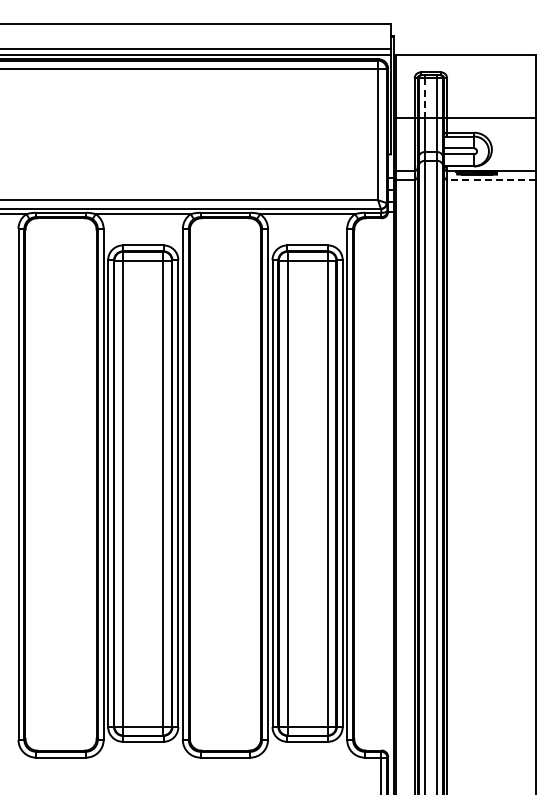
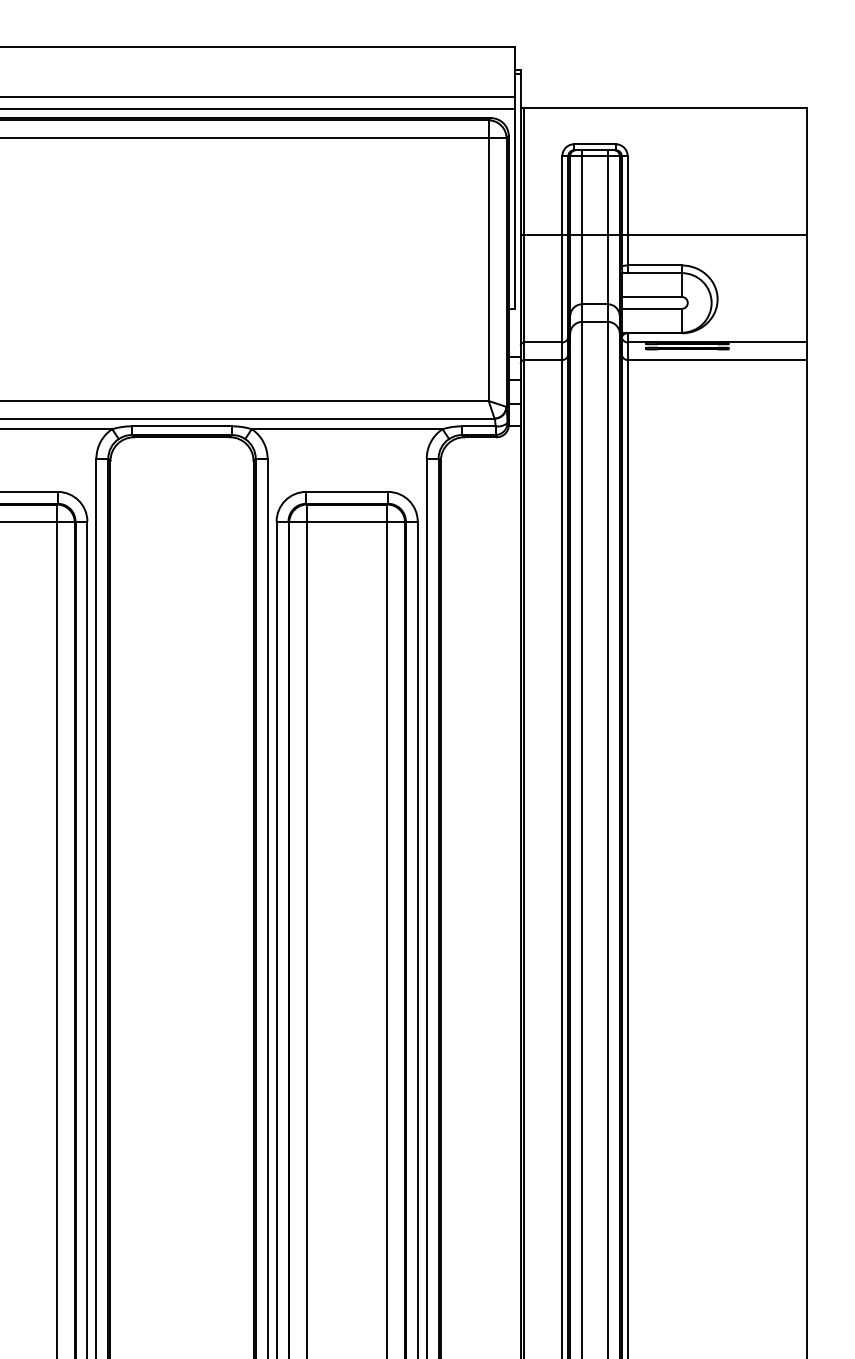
line: (424, 98) -> (582, 196), dashed -> solid
line: (491, 179) -> (716, 359), dashed -> solid

